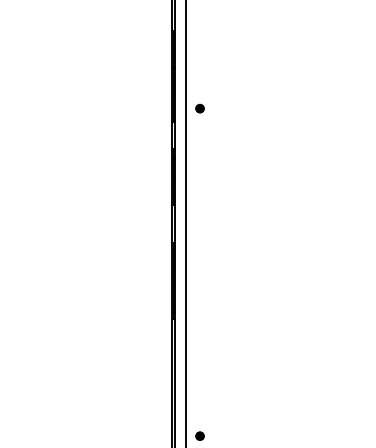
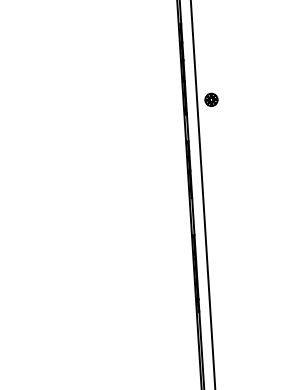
part: (199, 108) -> (210, 99), size x1.6

